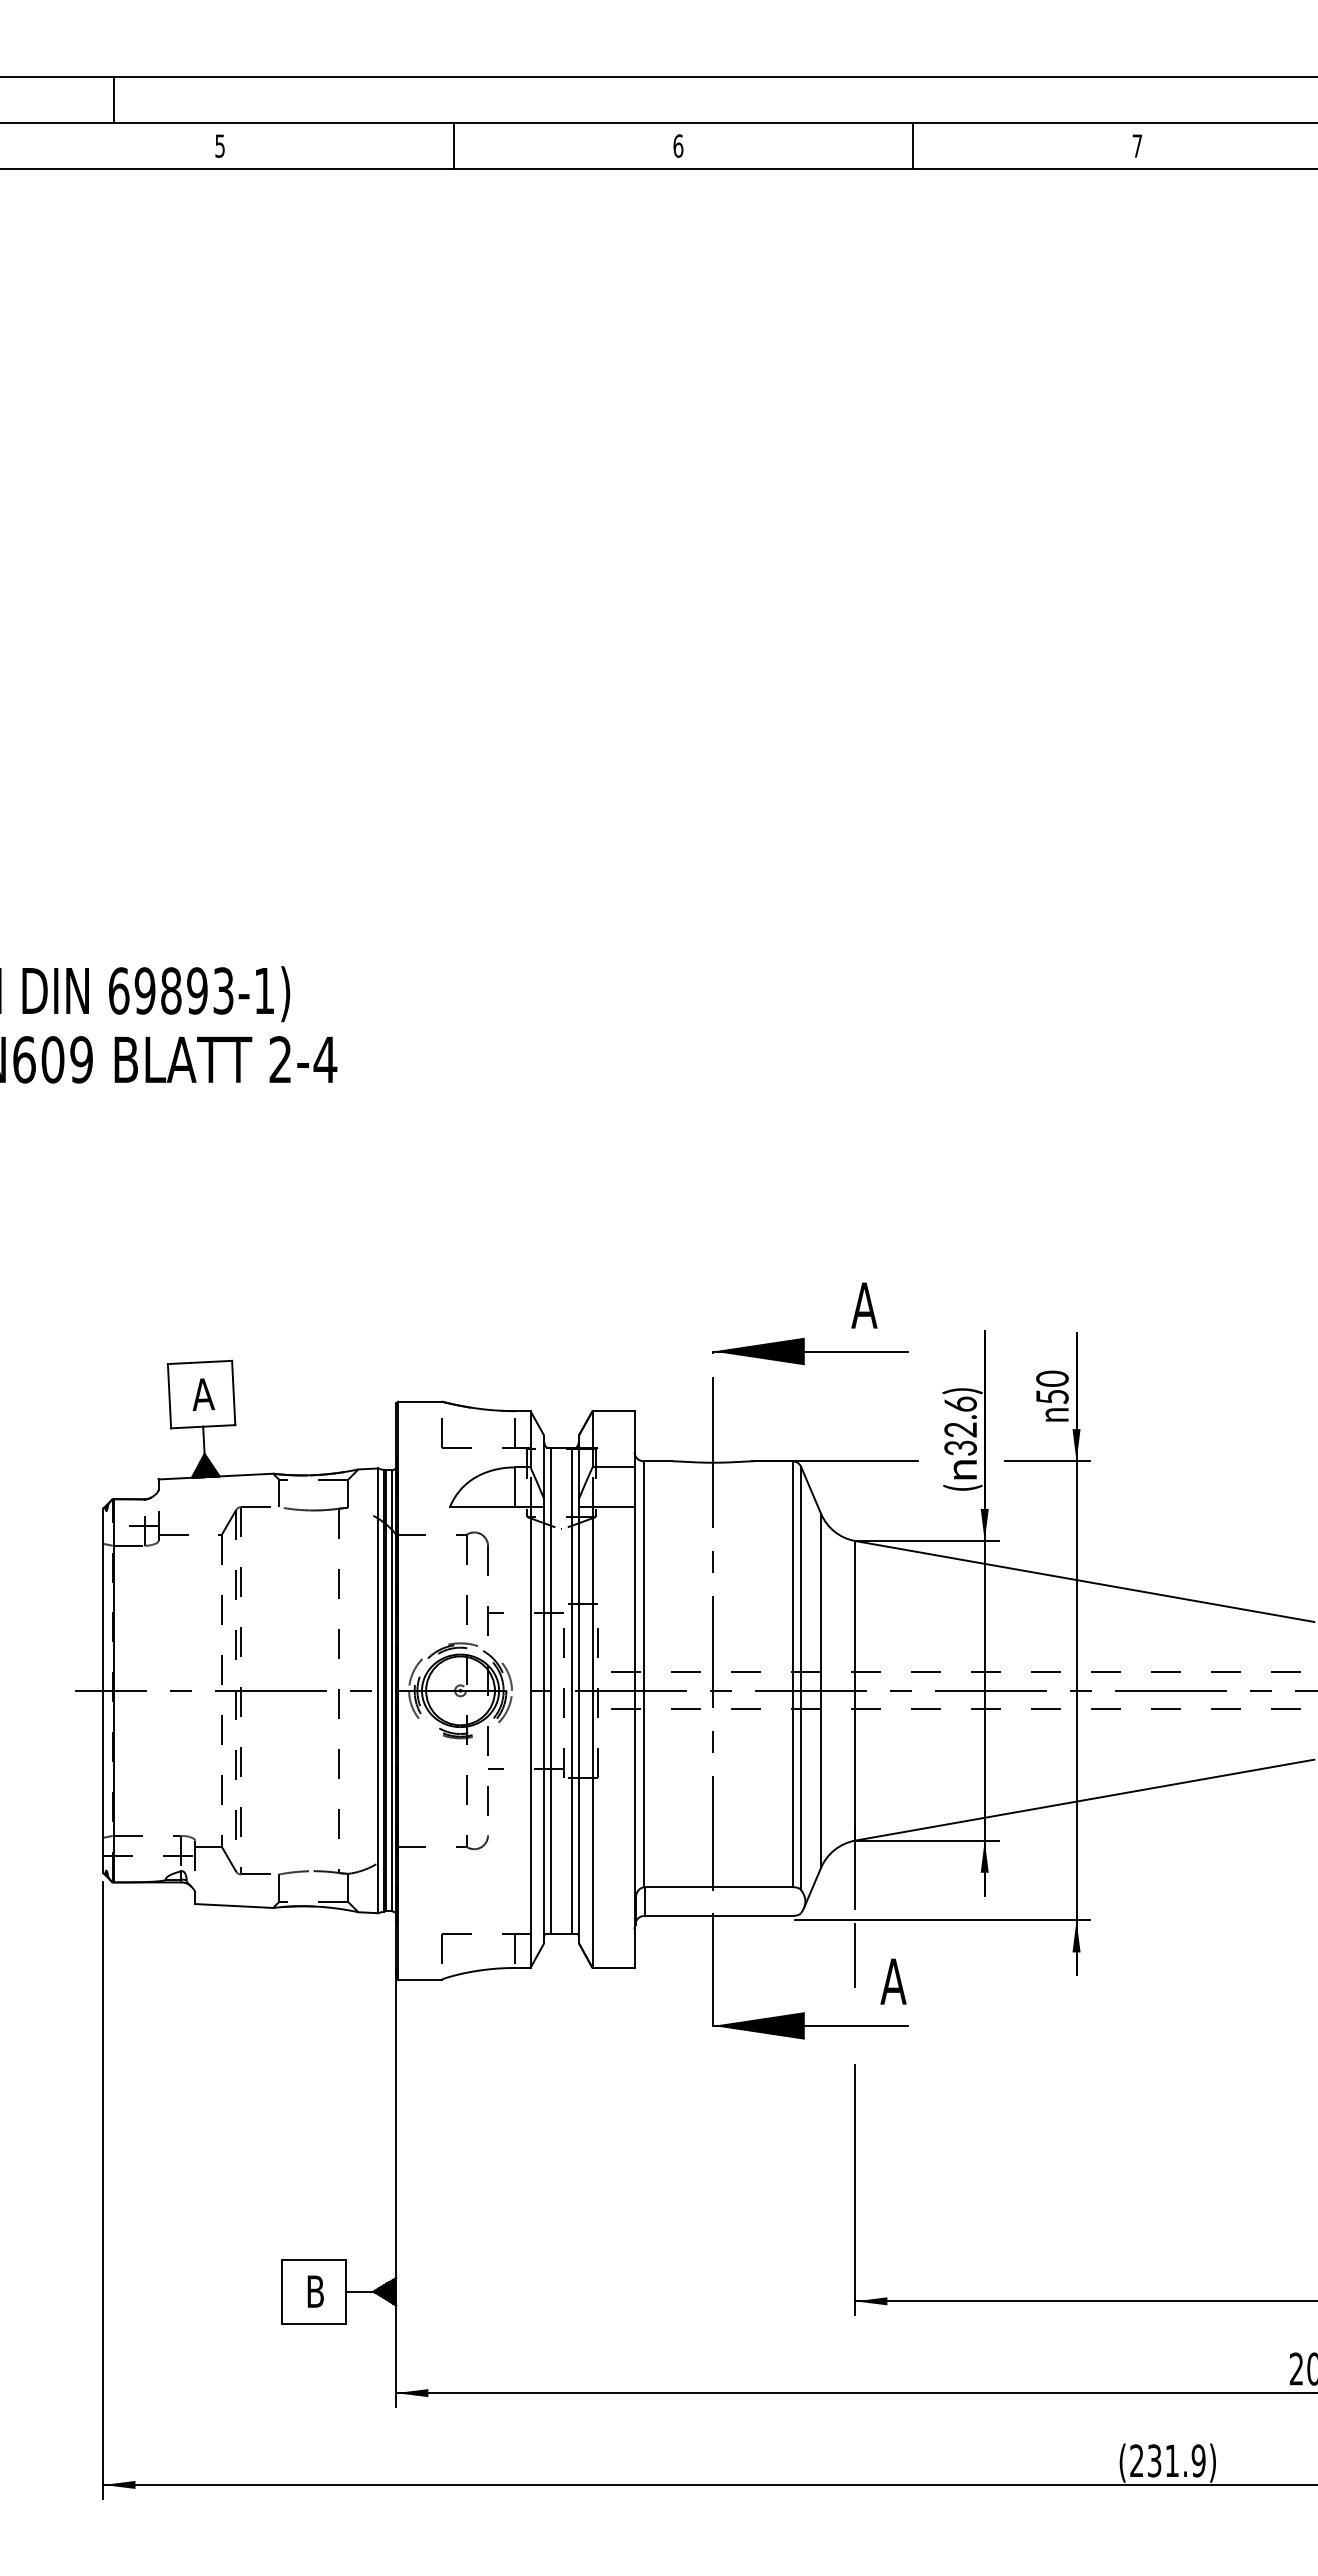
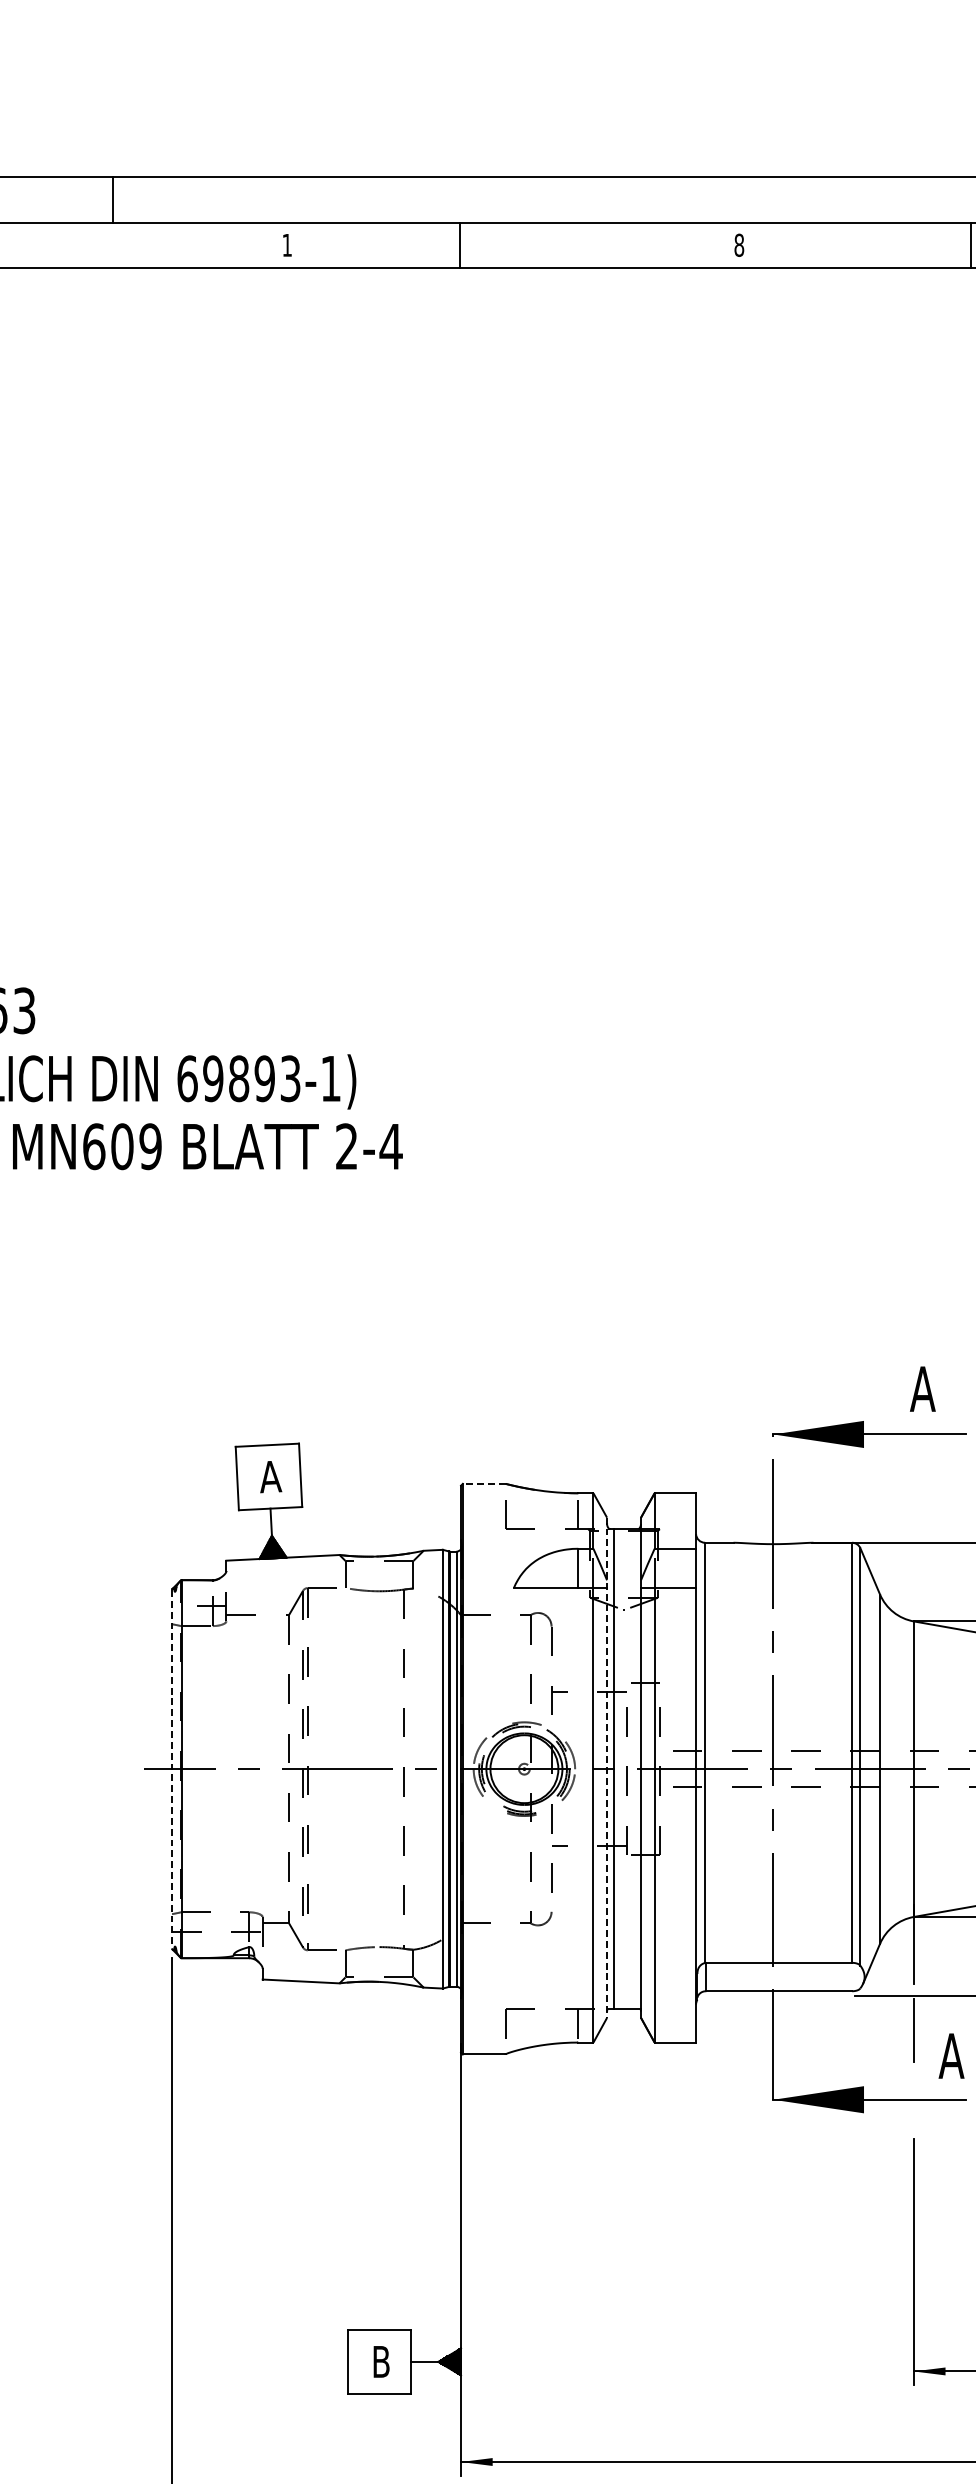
line: (114, 100) -> (113, 200), moved
text: (219, 145) -> (286, 244), 5 -> 1
text: (678, 145) -> (739, 244), 6 -> 8
line: (453, 146) -> (459, 245), moved
line: (419, 1401) -> (483, 1483), solid -> dashed
line: (544, 1689) -> (607, 1767), solid -> dashed
line: (103, 1690) -> (172, 1768), solid -> dashed
line: (571, 1690) -> (633, 1768), removed

